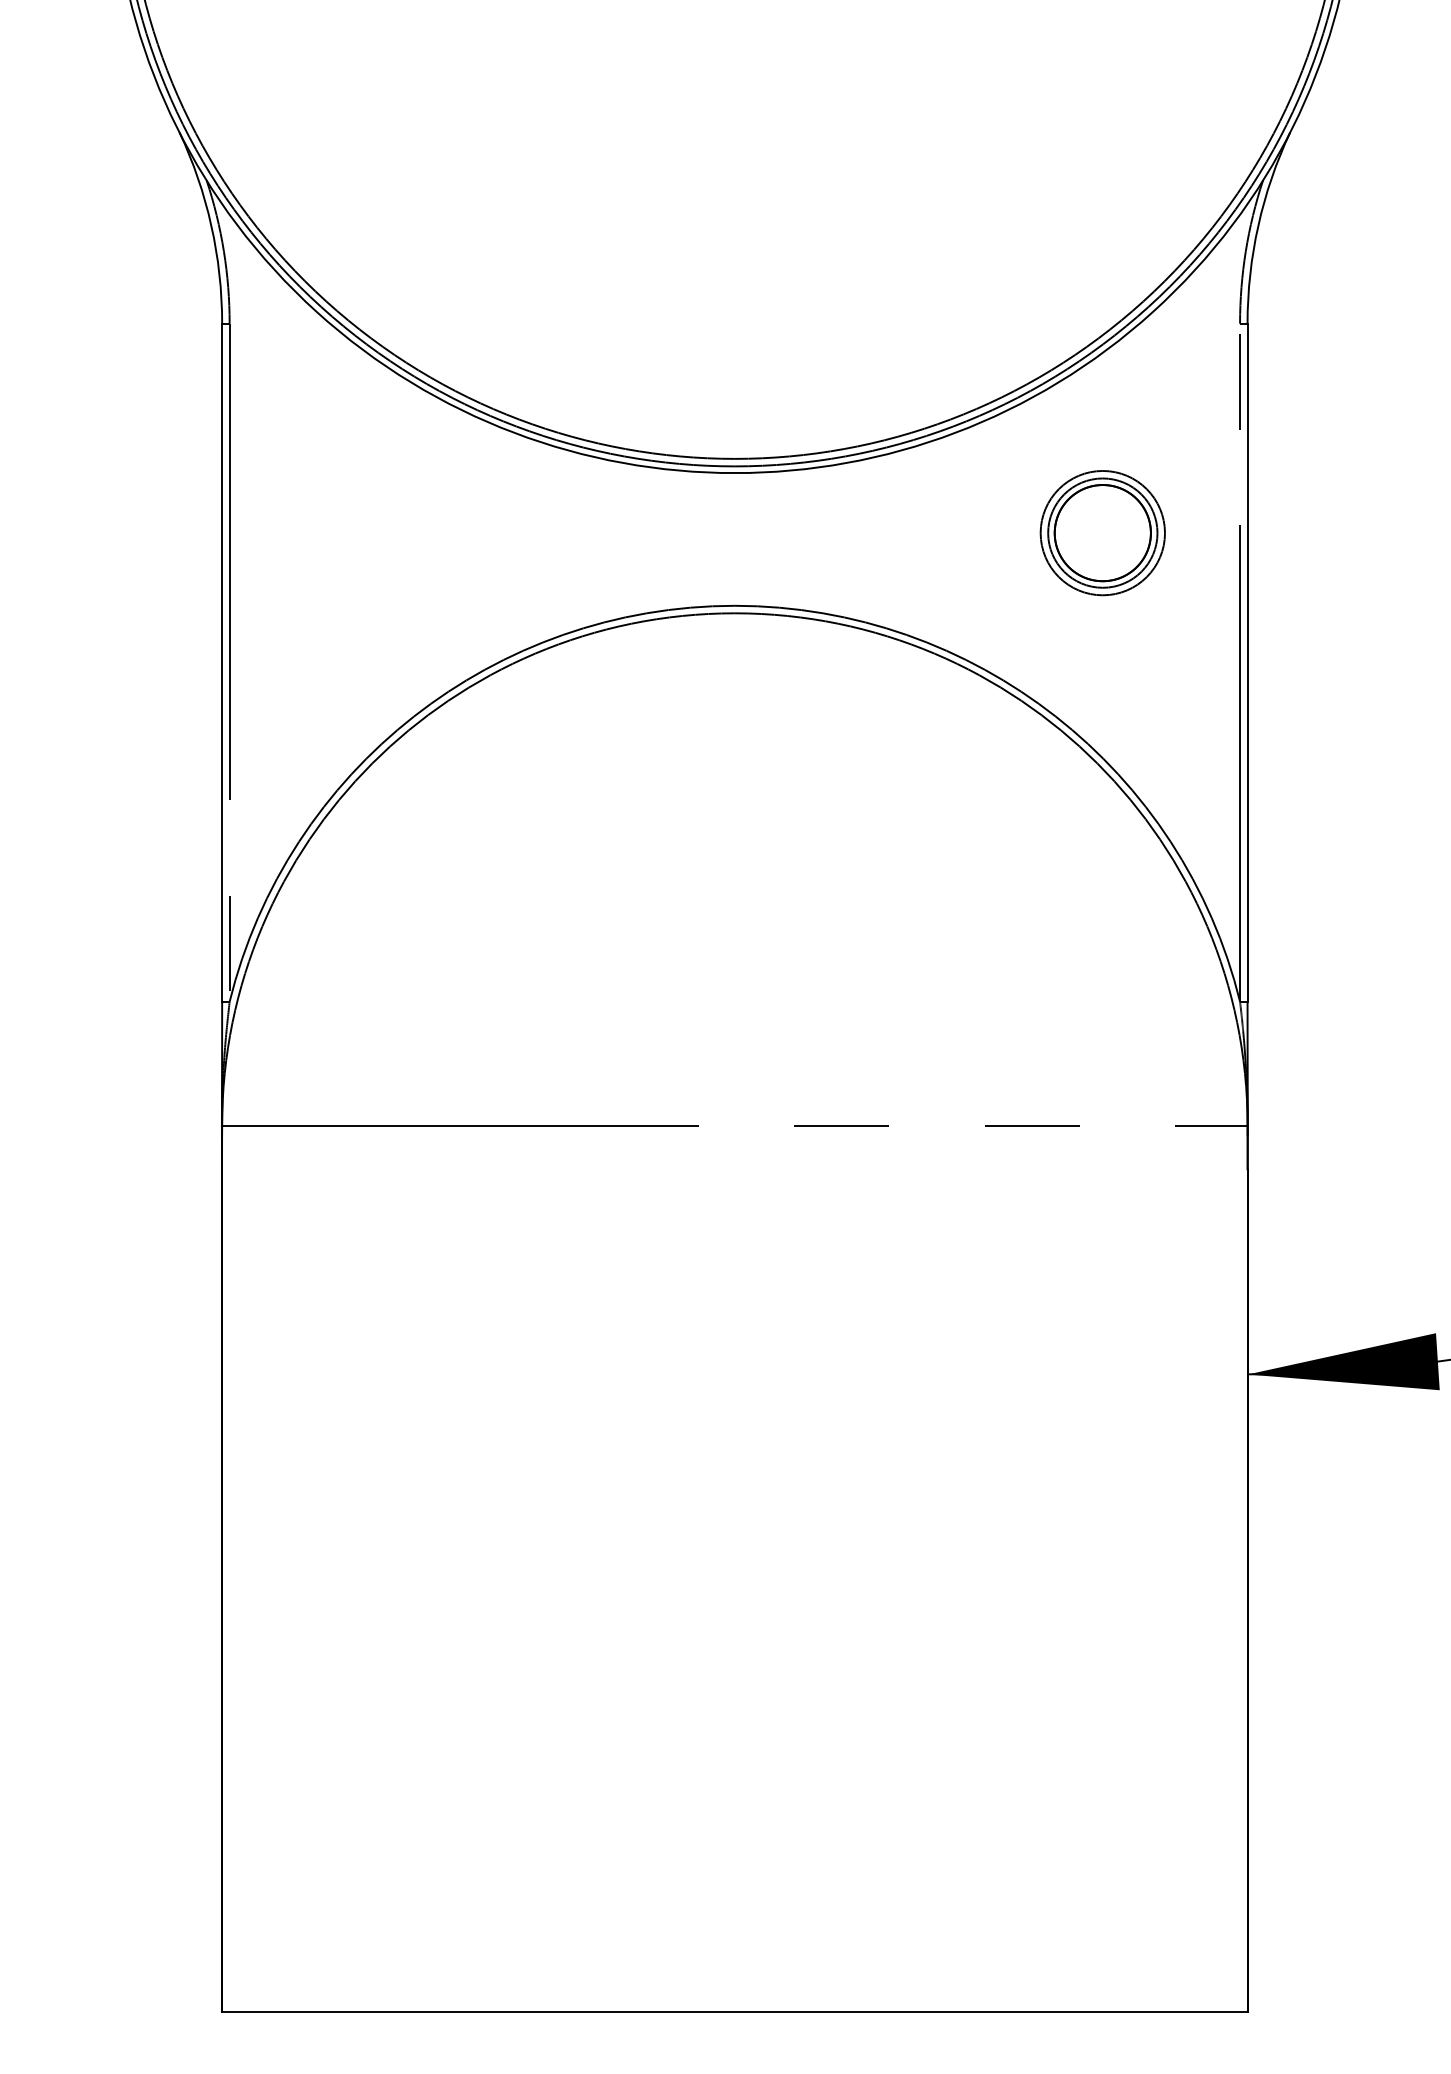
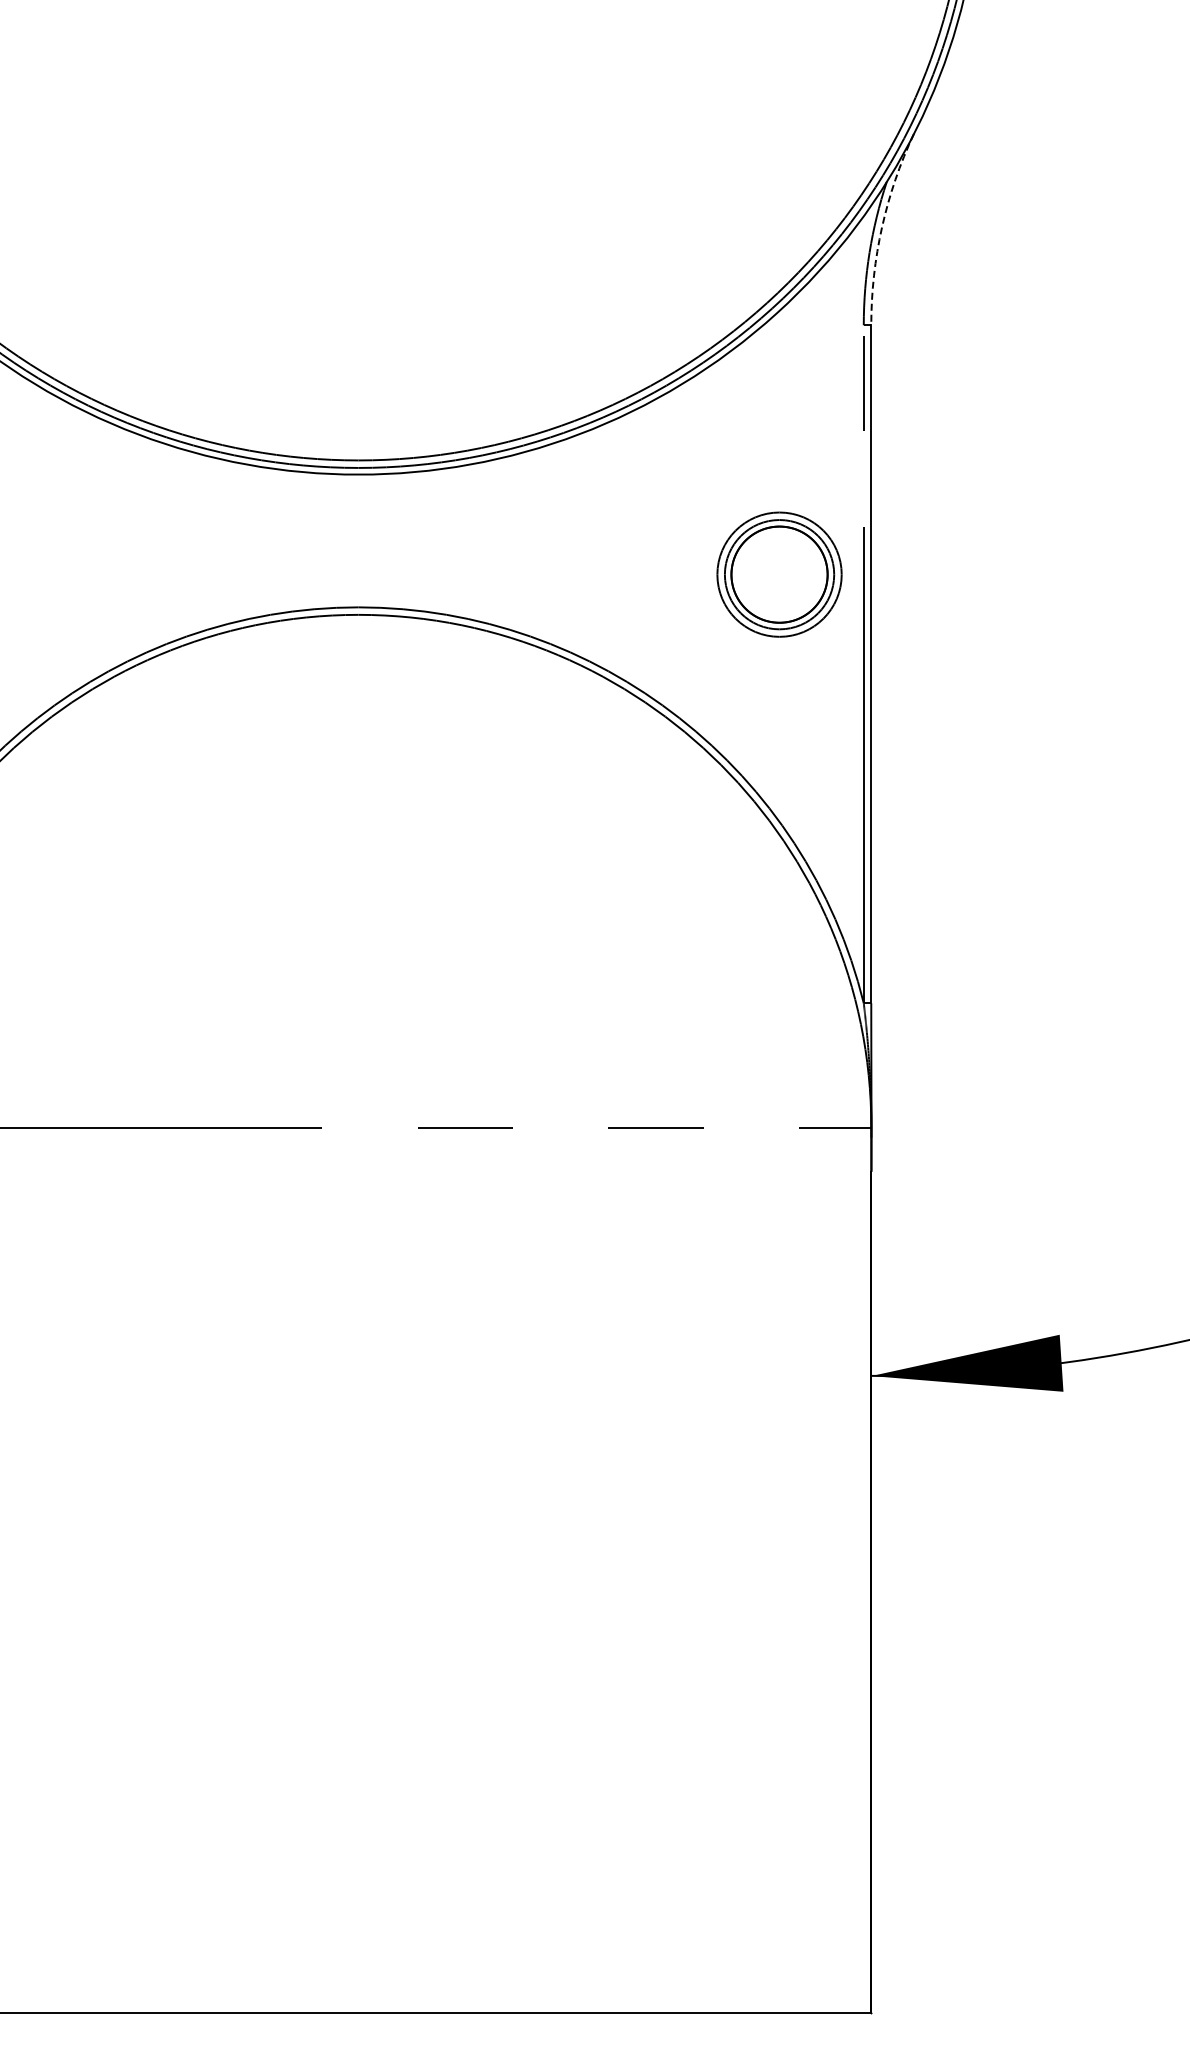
arc: (1258, 225) -> (882, 227), solid -> dashed
part: (1102, 533) -> (779, 575), moved

